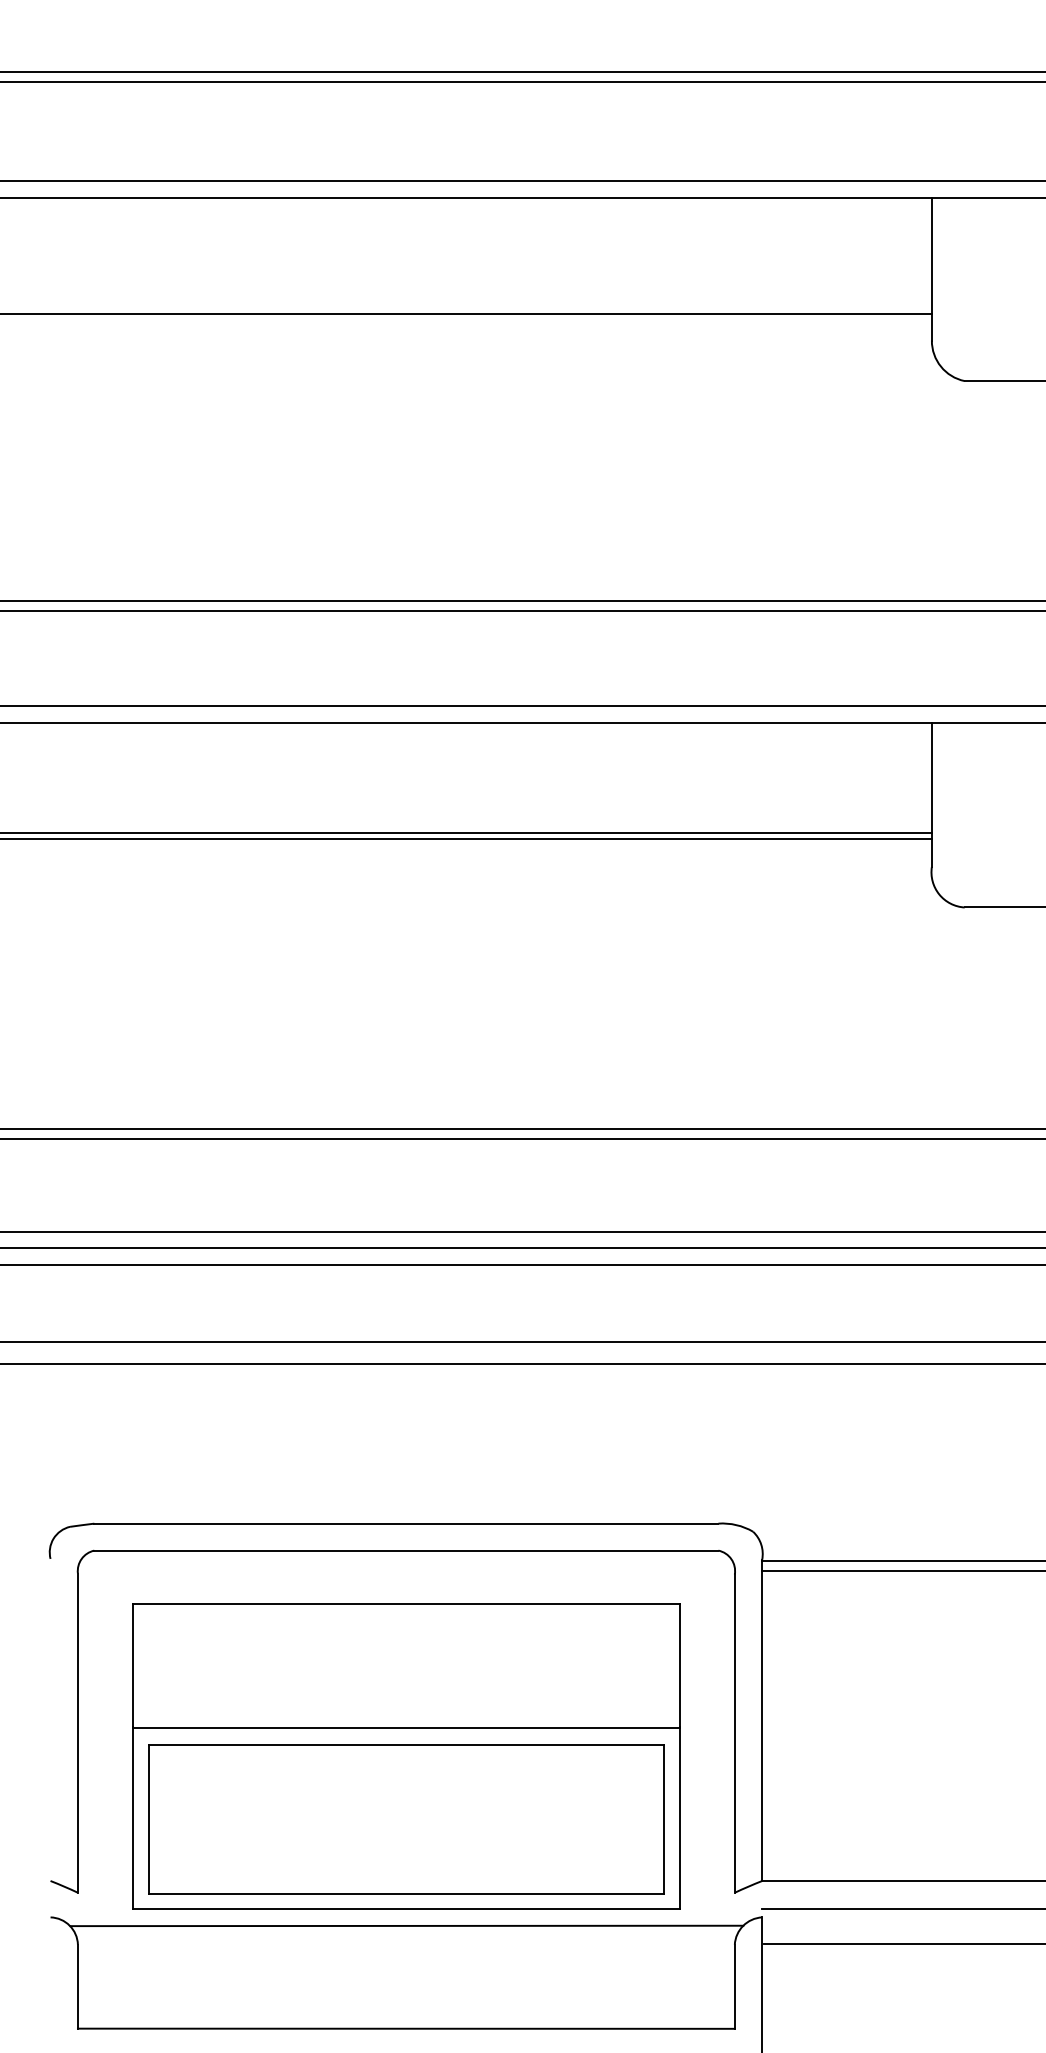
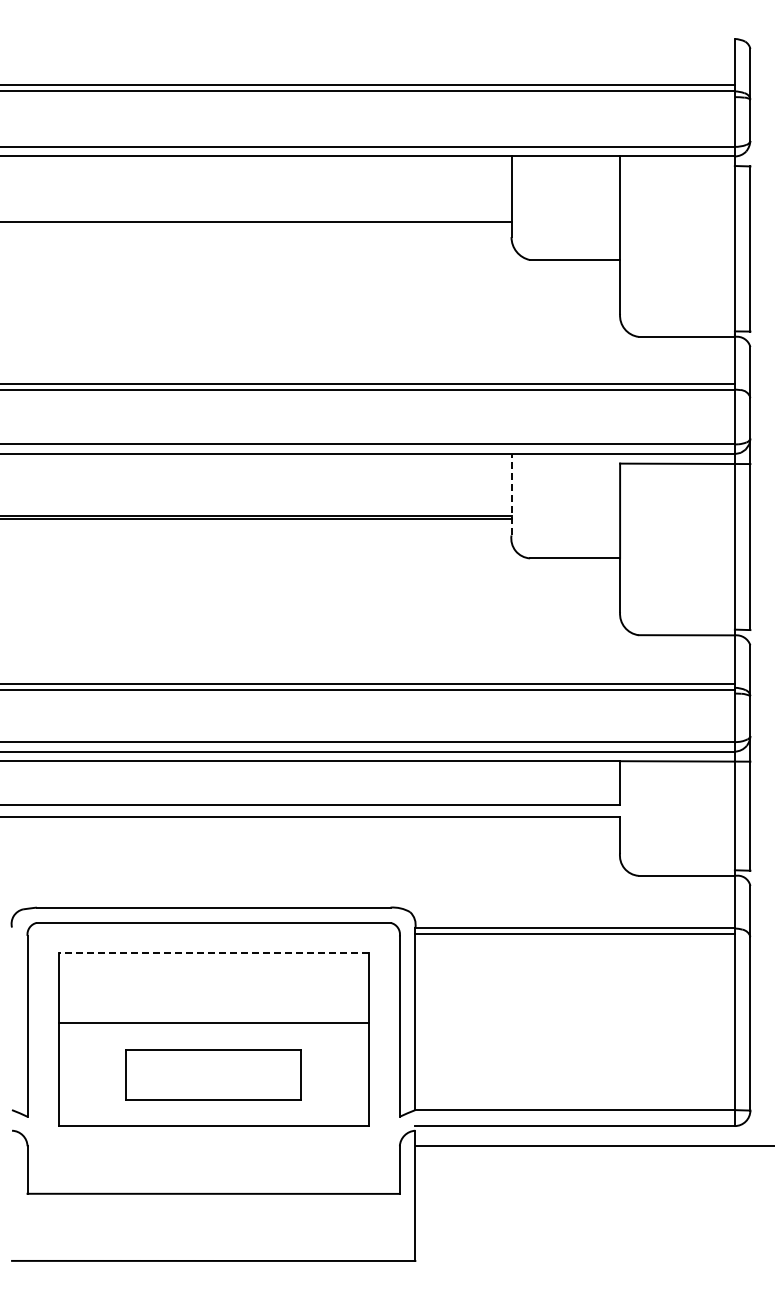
line: (931, 794) -> (511, 494), solid -> dashed
line: (406, 1604) -> (213, 953), solid -> dashed
part: (406, 1818) -> (213, 1074), size x0.6
line: (406, 1925) -> (213, 1135), removed

